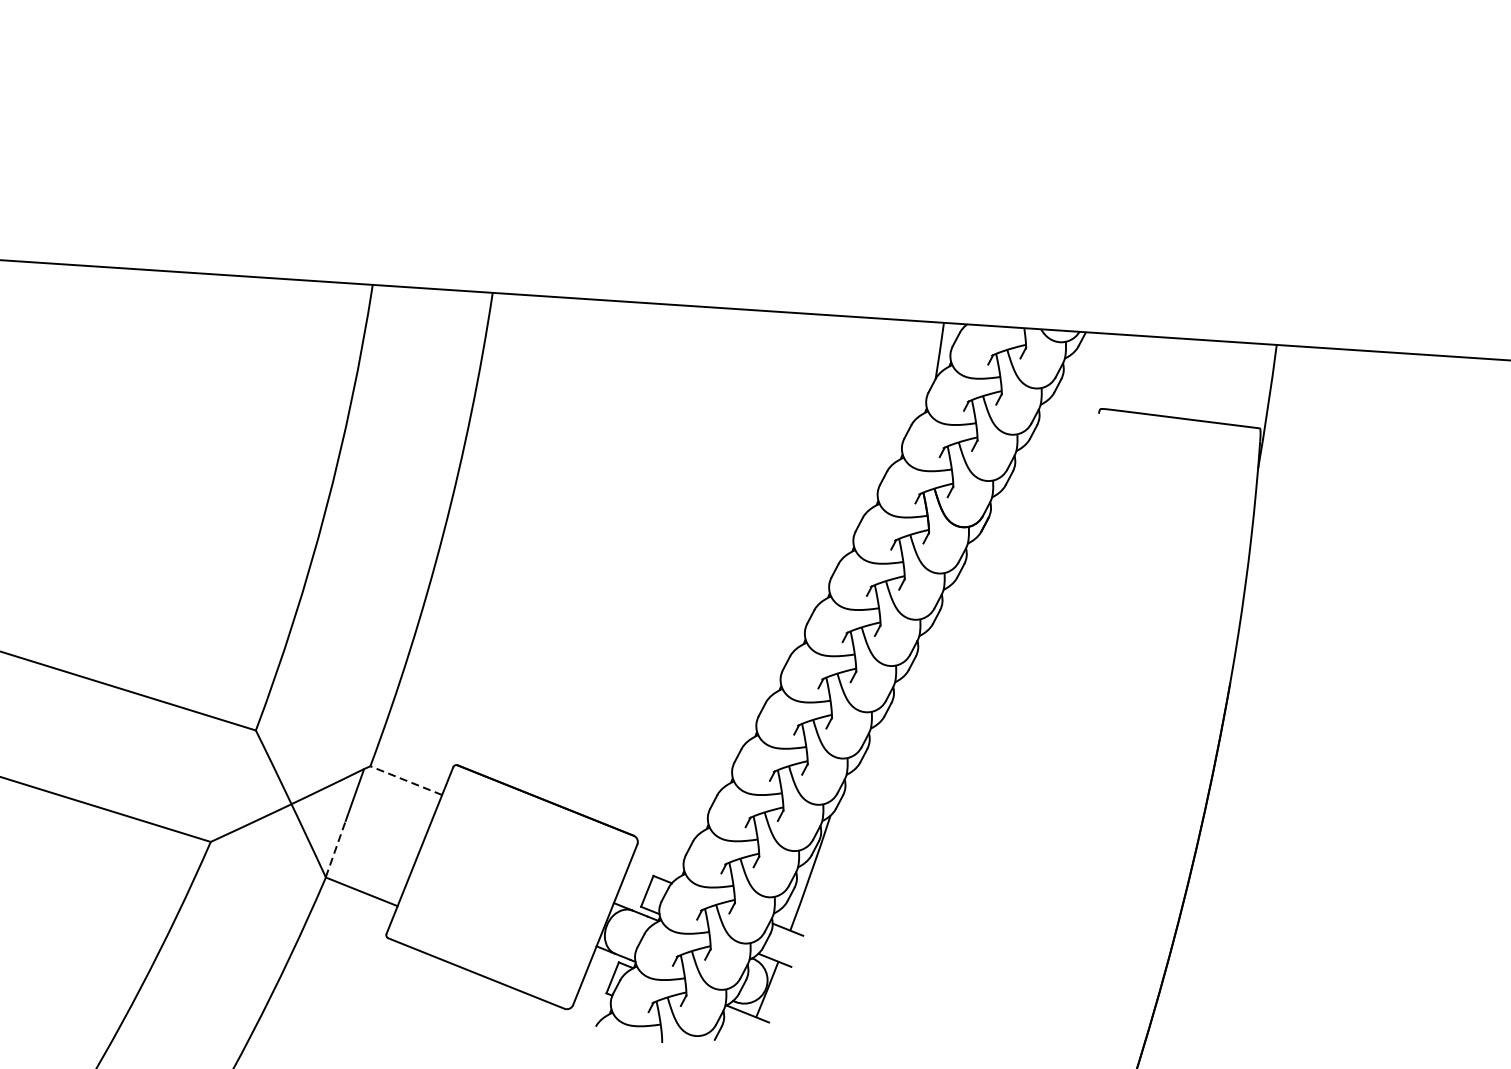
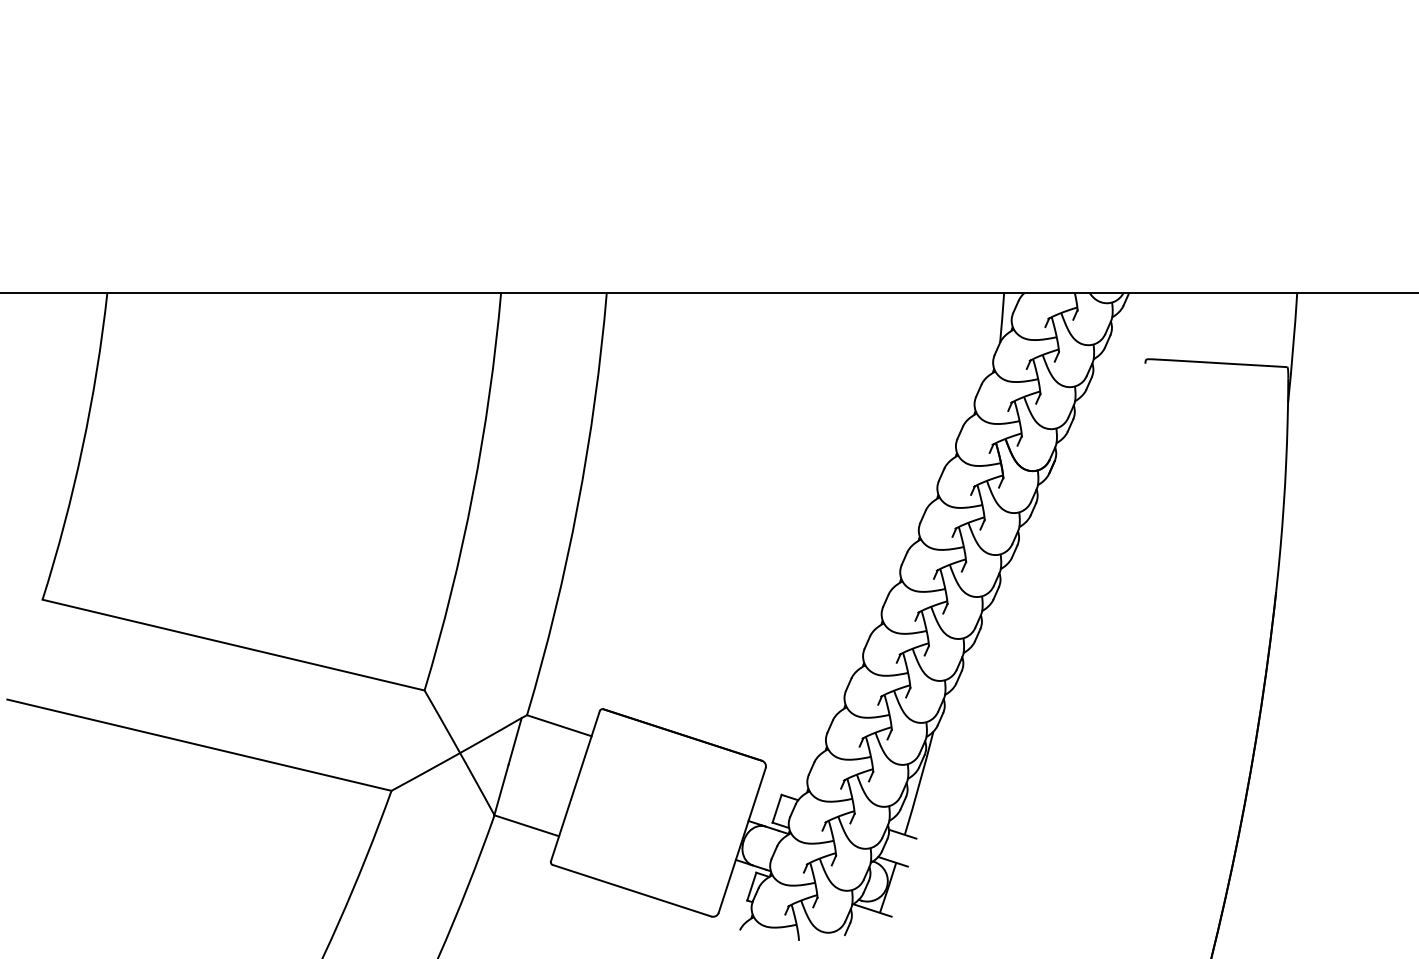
line: (406, 780) -> (559, 725), dashed -> solid
line: (335, 848) -> (501, 789), dashed -> solid

